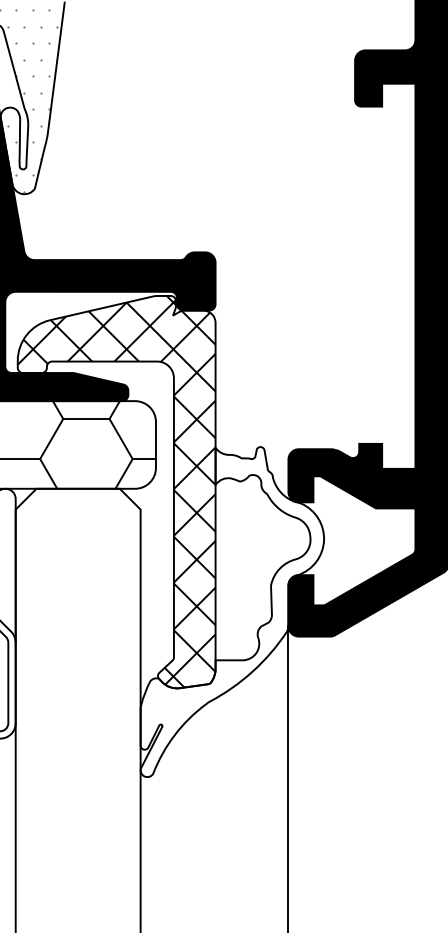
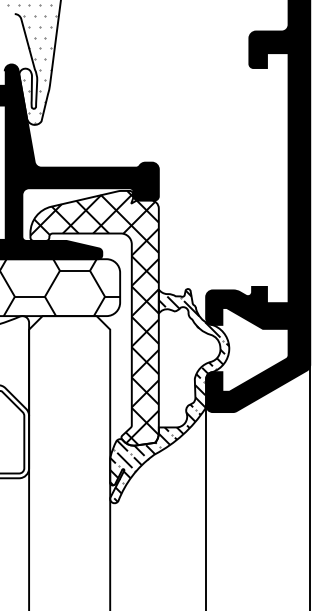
hatch: (231, 611) -> (169, 395), added

